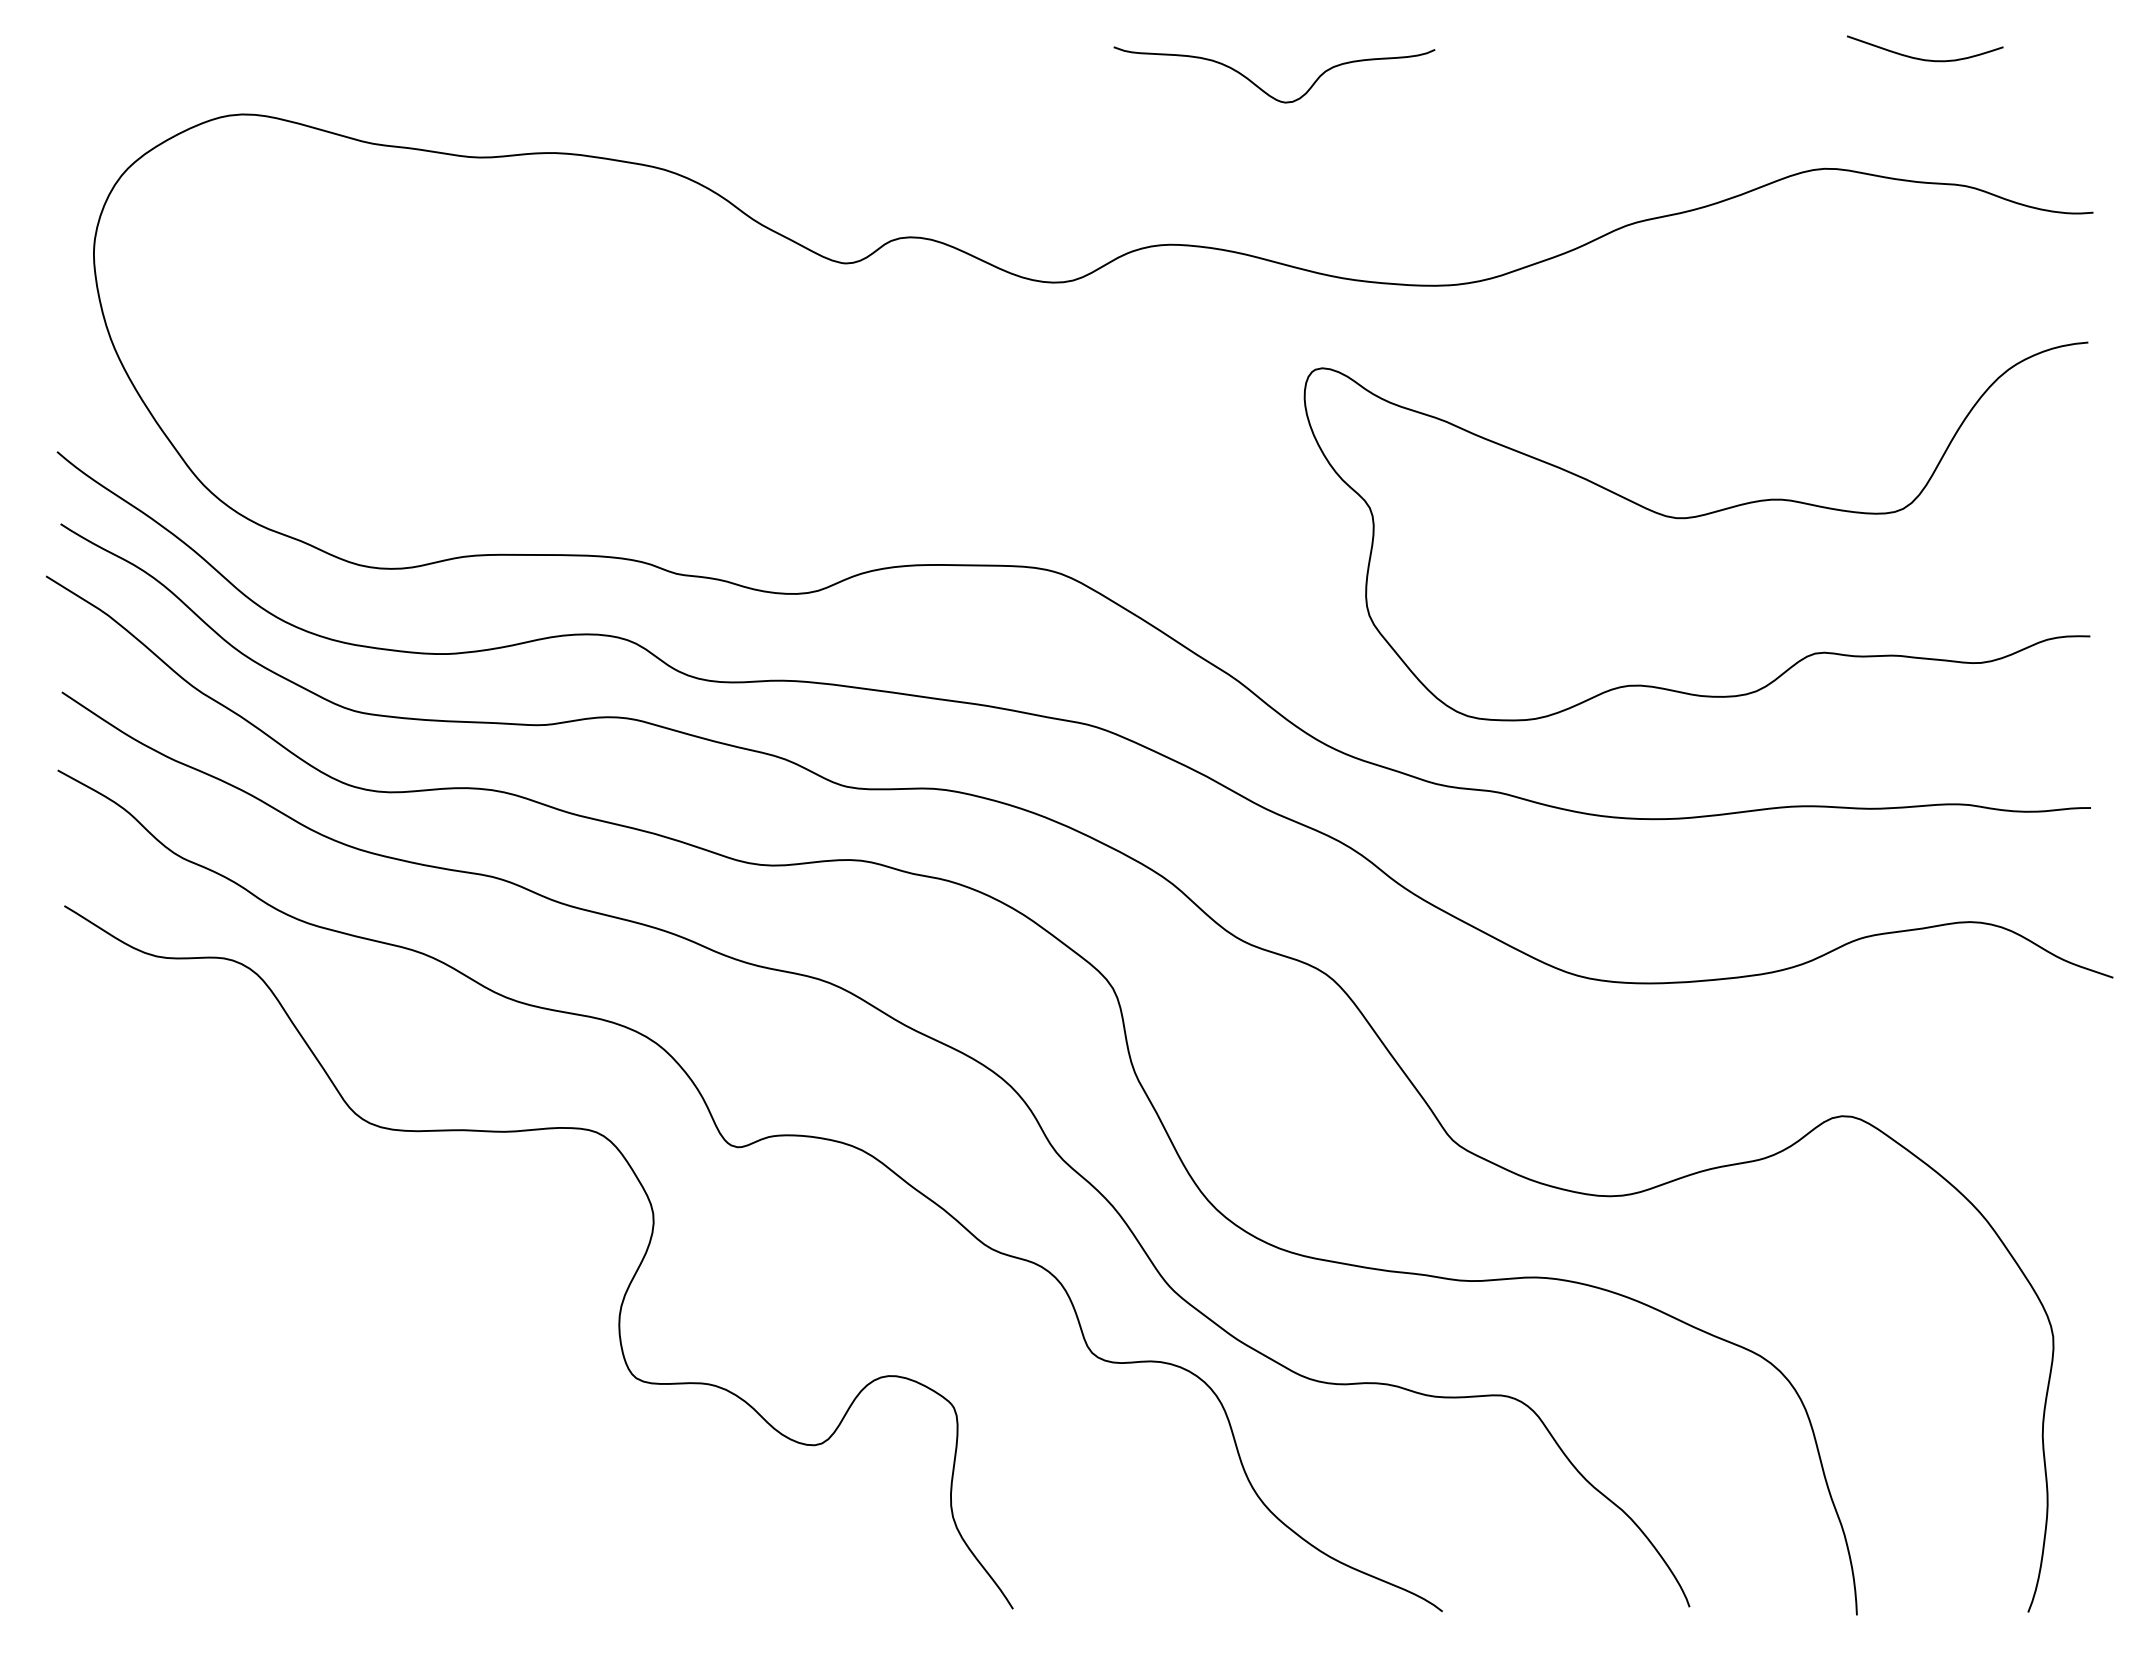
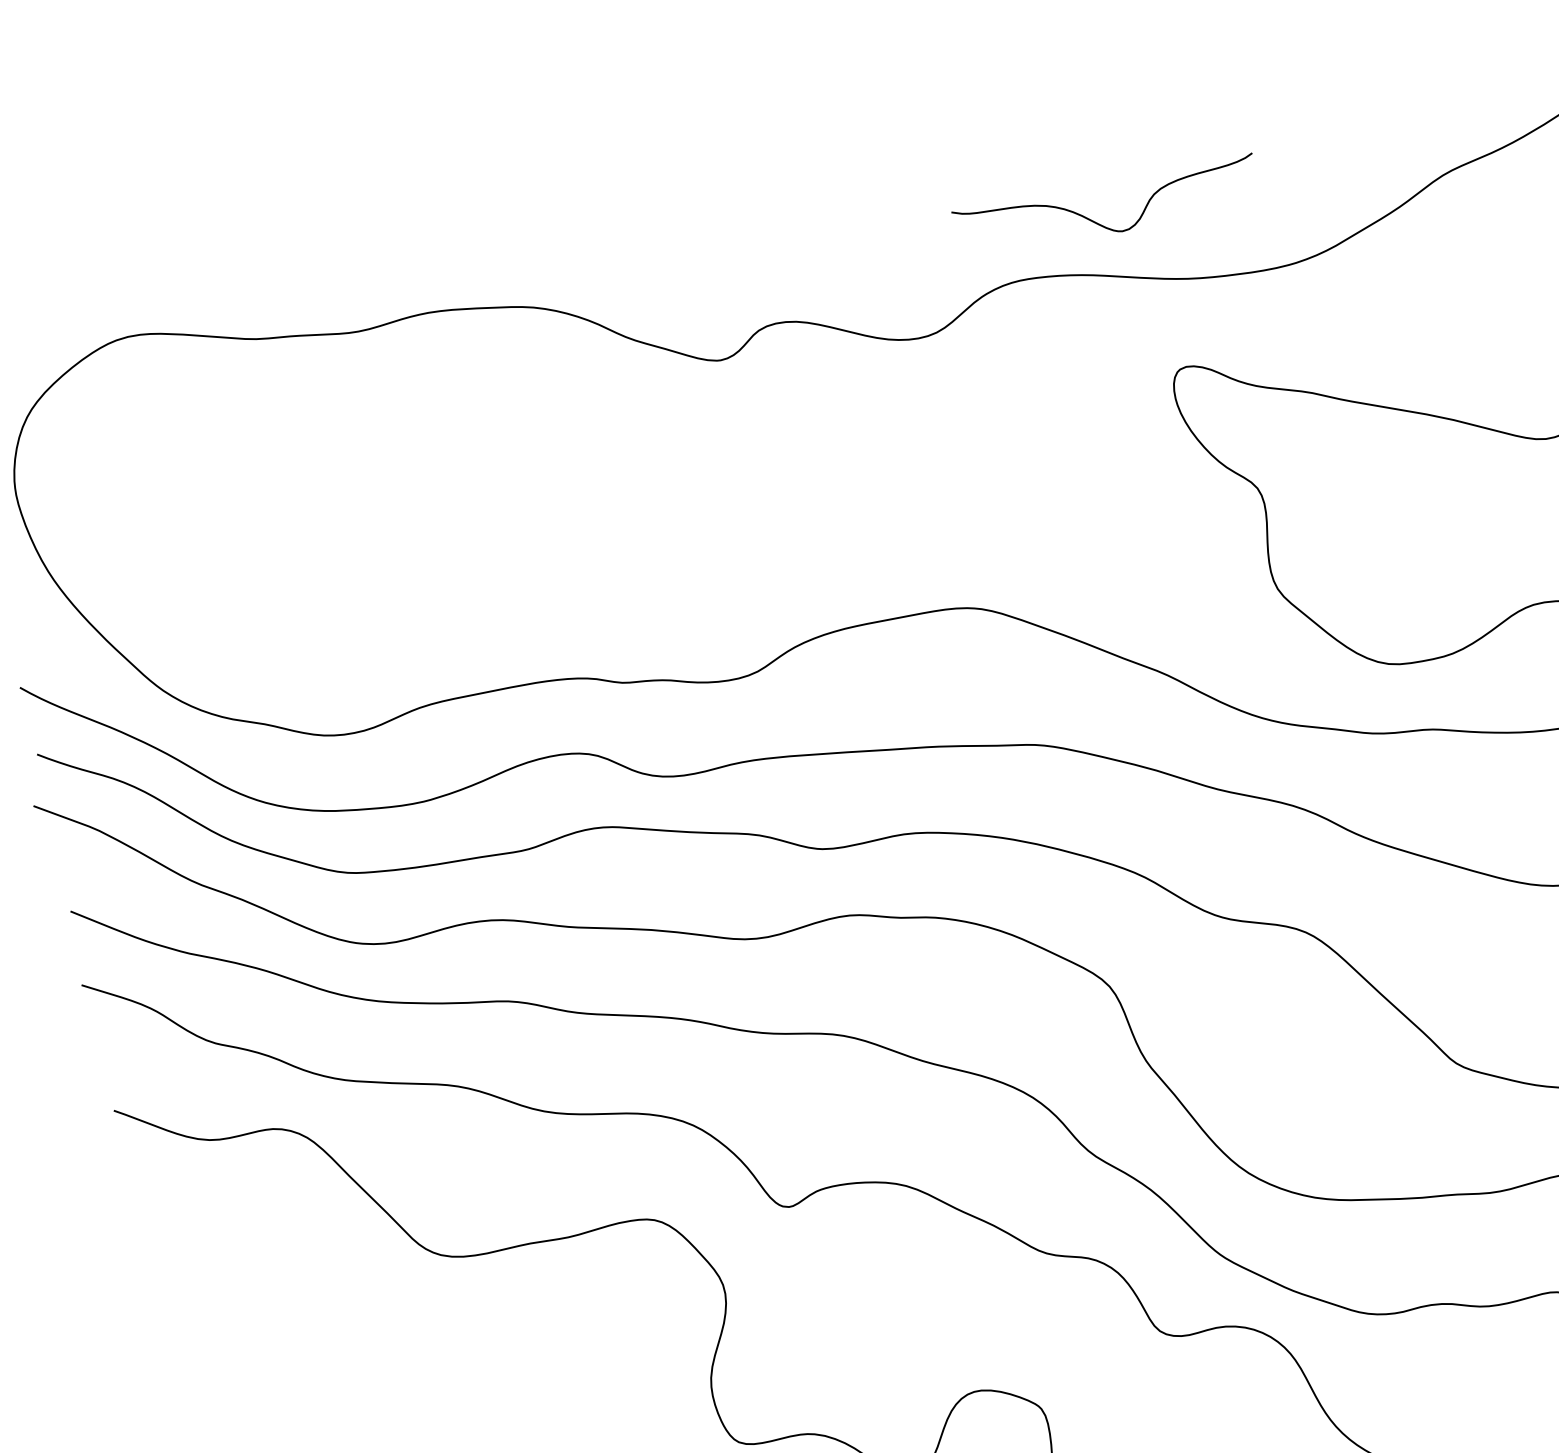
curve: (1264, 90) -> (1100, 223), moved

